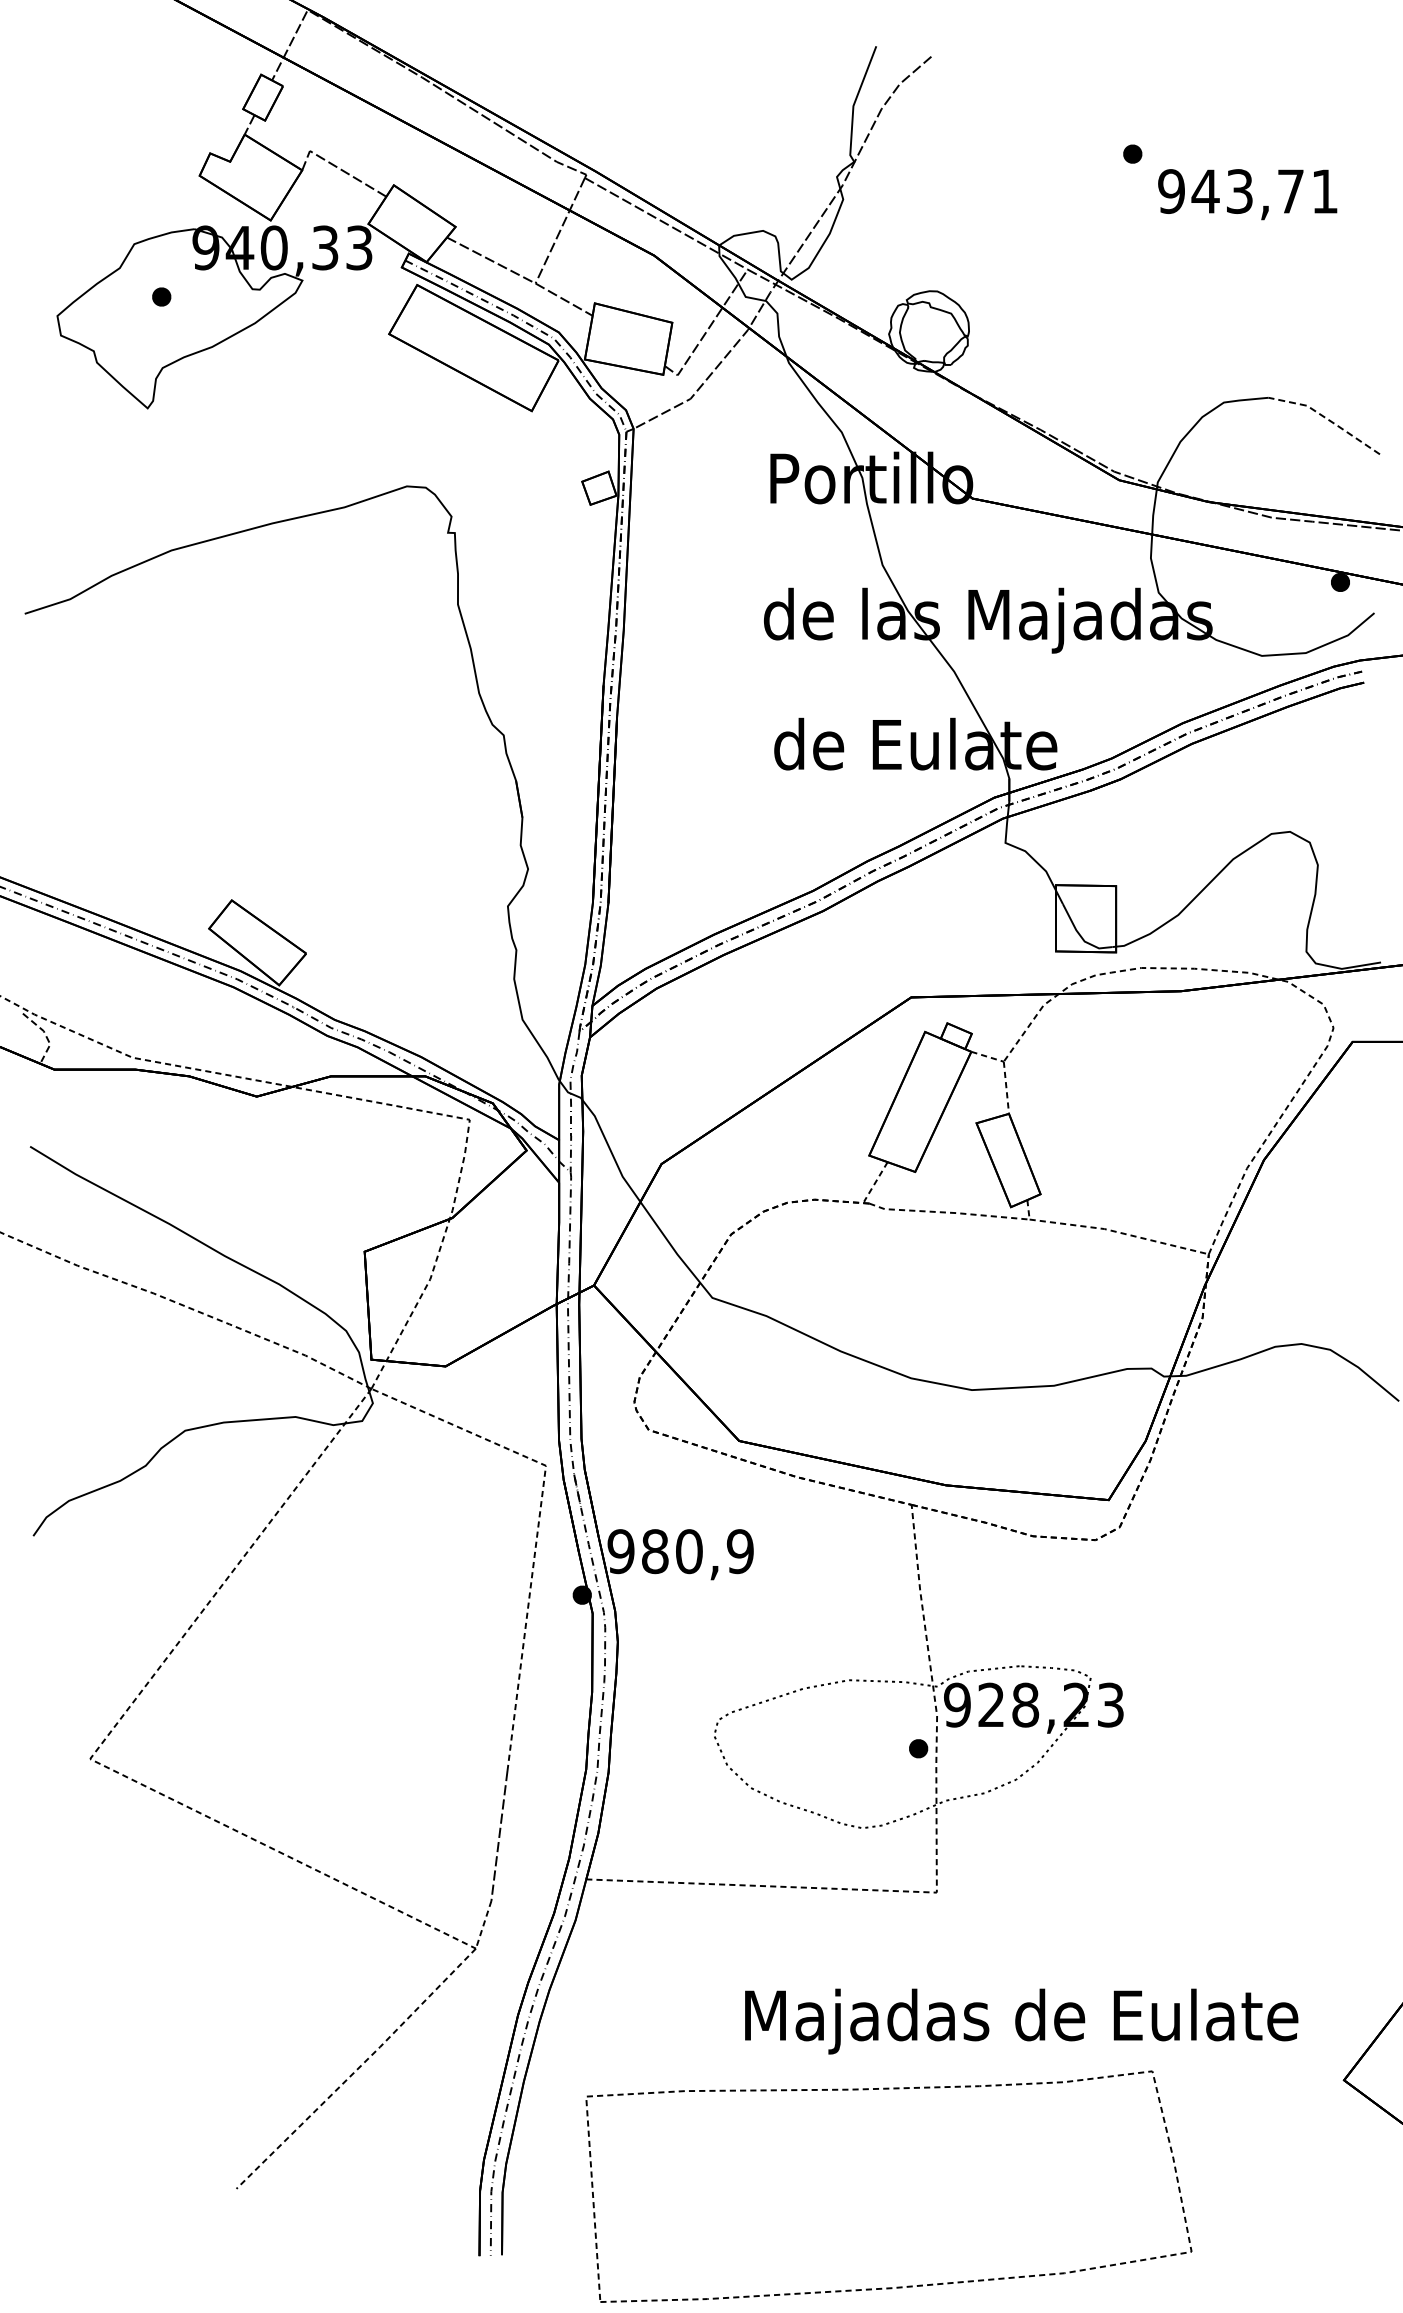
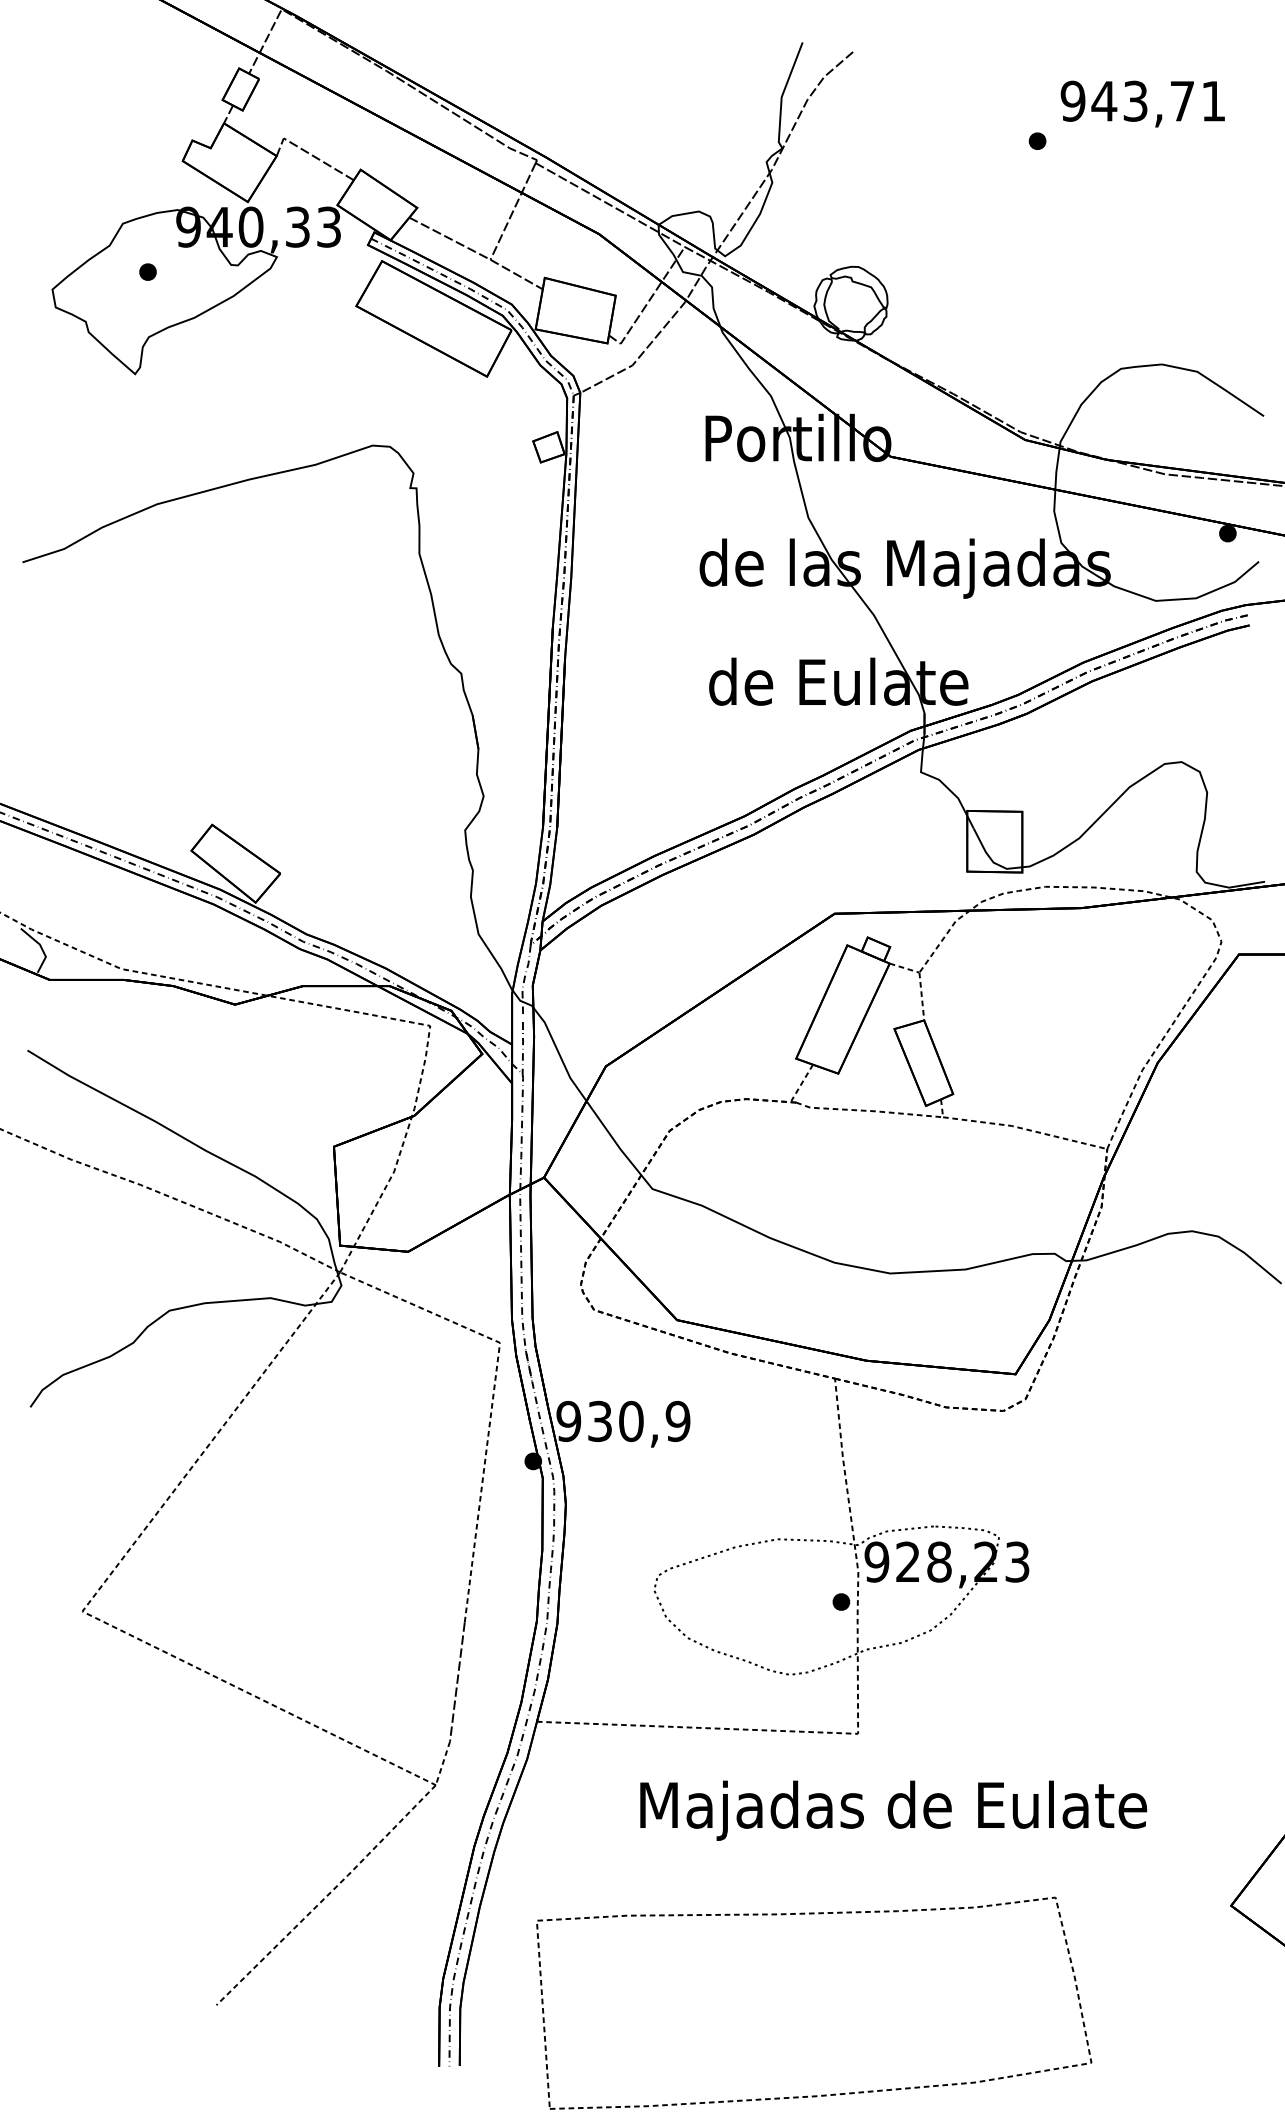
text: (1247, 194) -> (1142, 104), moved
line: (1326, 418) -> (1215, 383), dashed -> solid
line: (45, 1034) -> (41, 947), dashed -> solid
text: (655, 1551) -> (600, 1421), 980,9 -> 930,9
text: (1021, 2021) -> (893, 1810), moved

